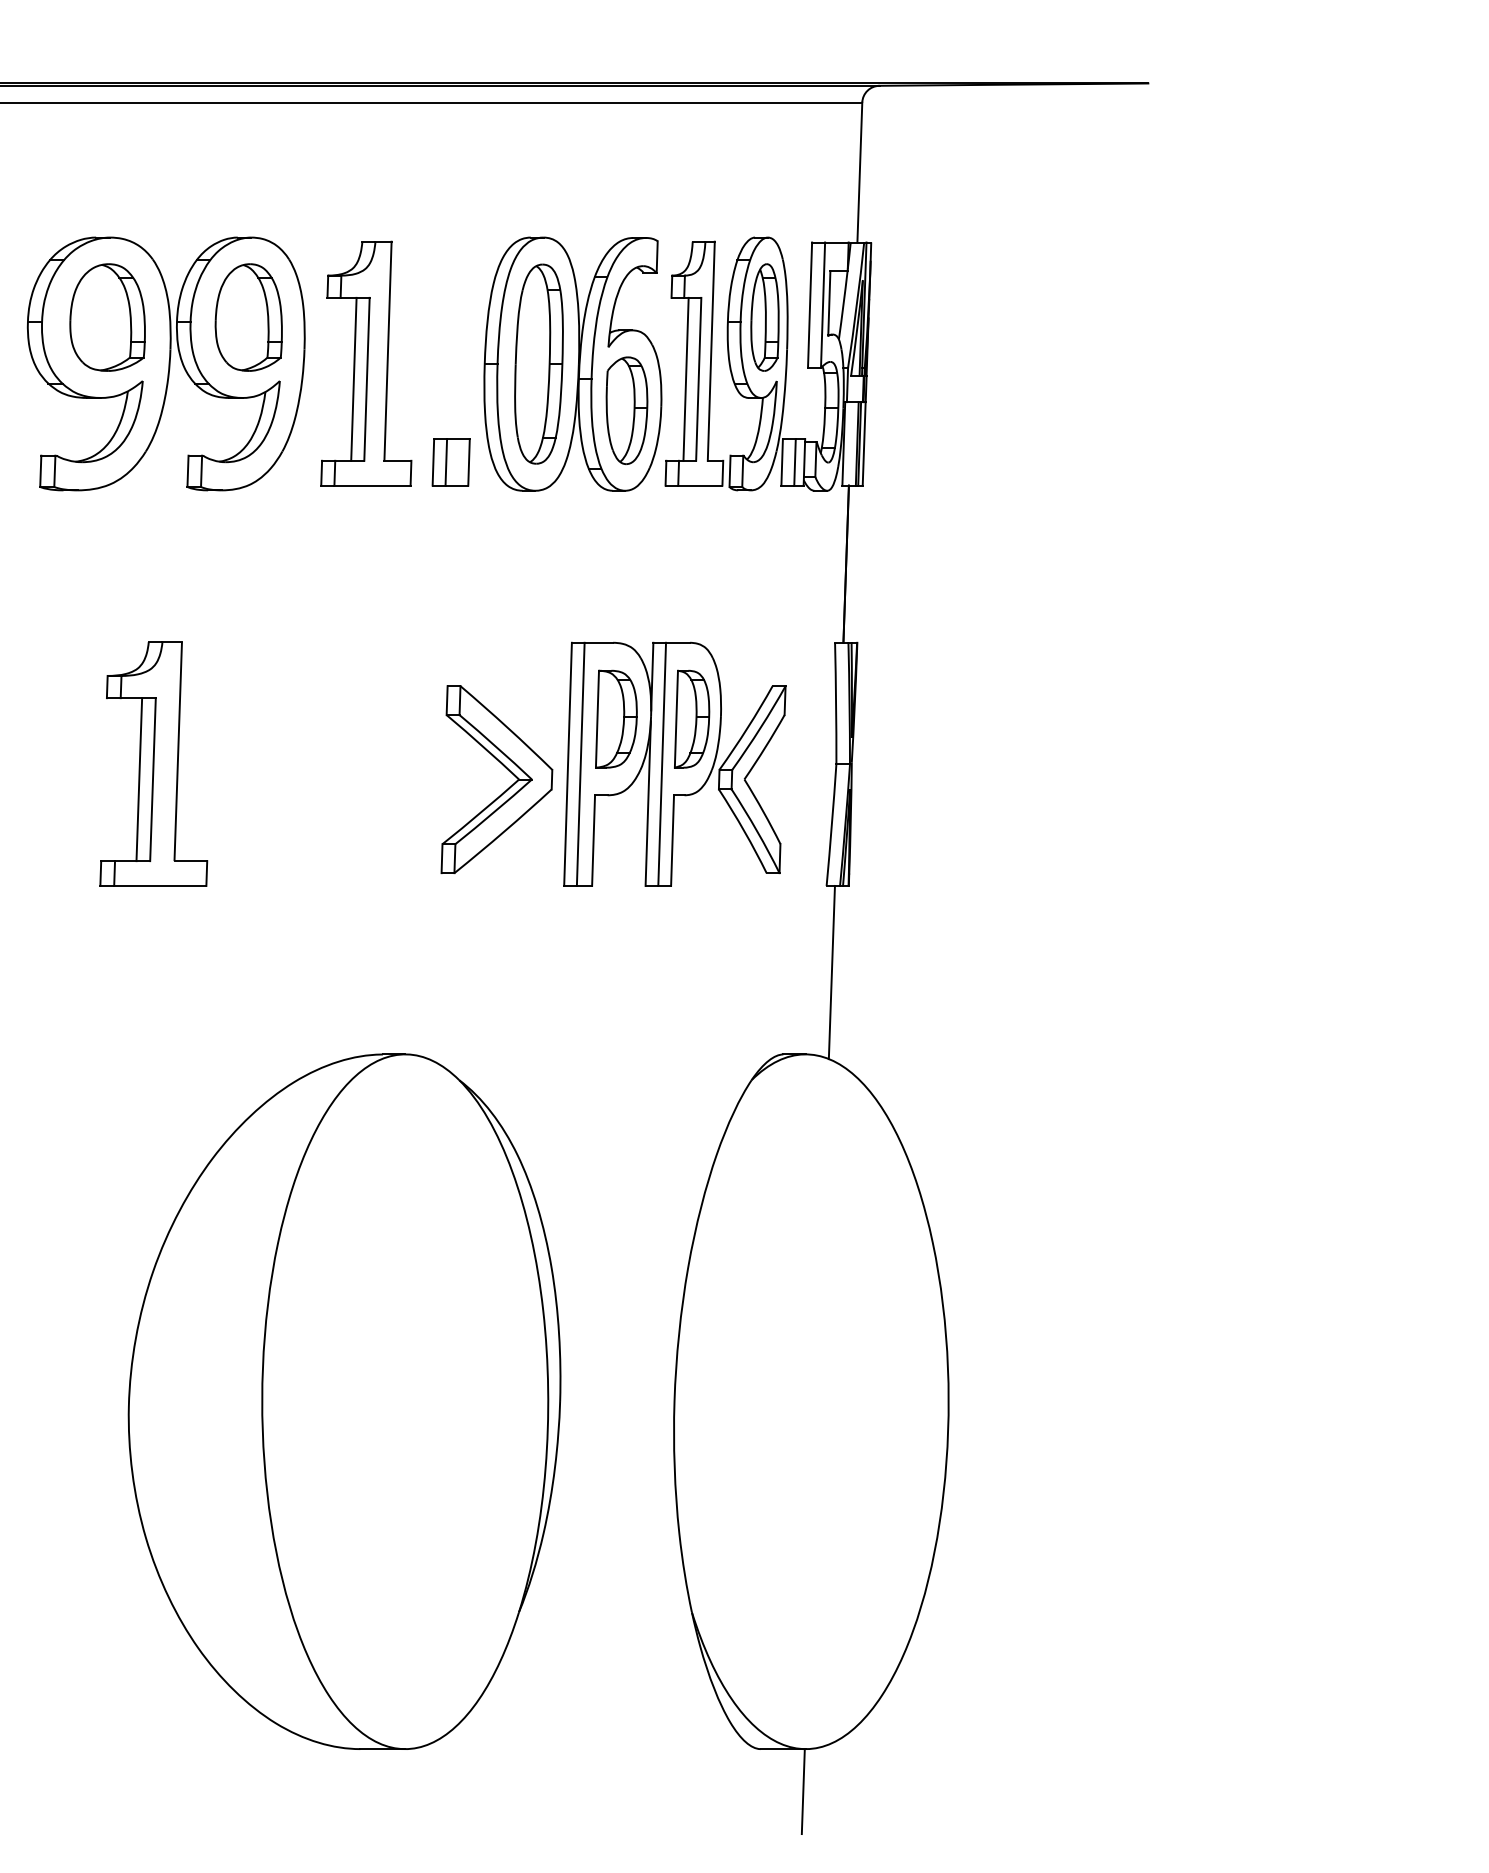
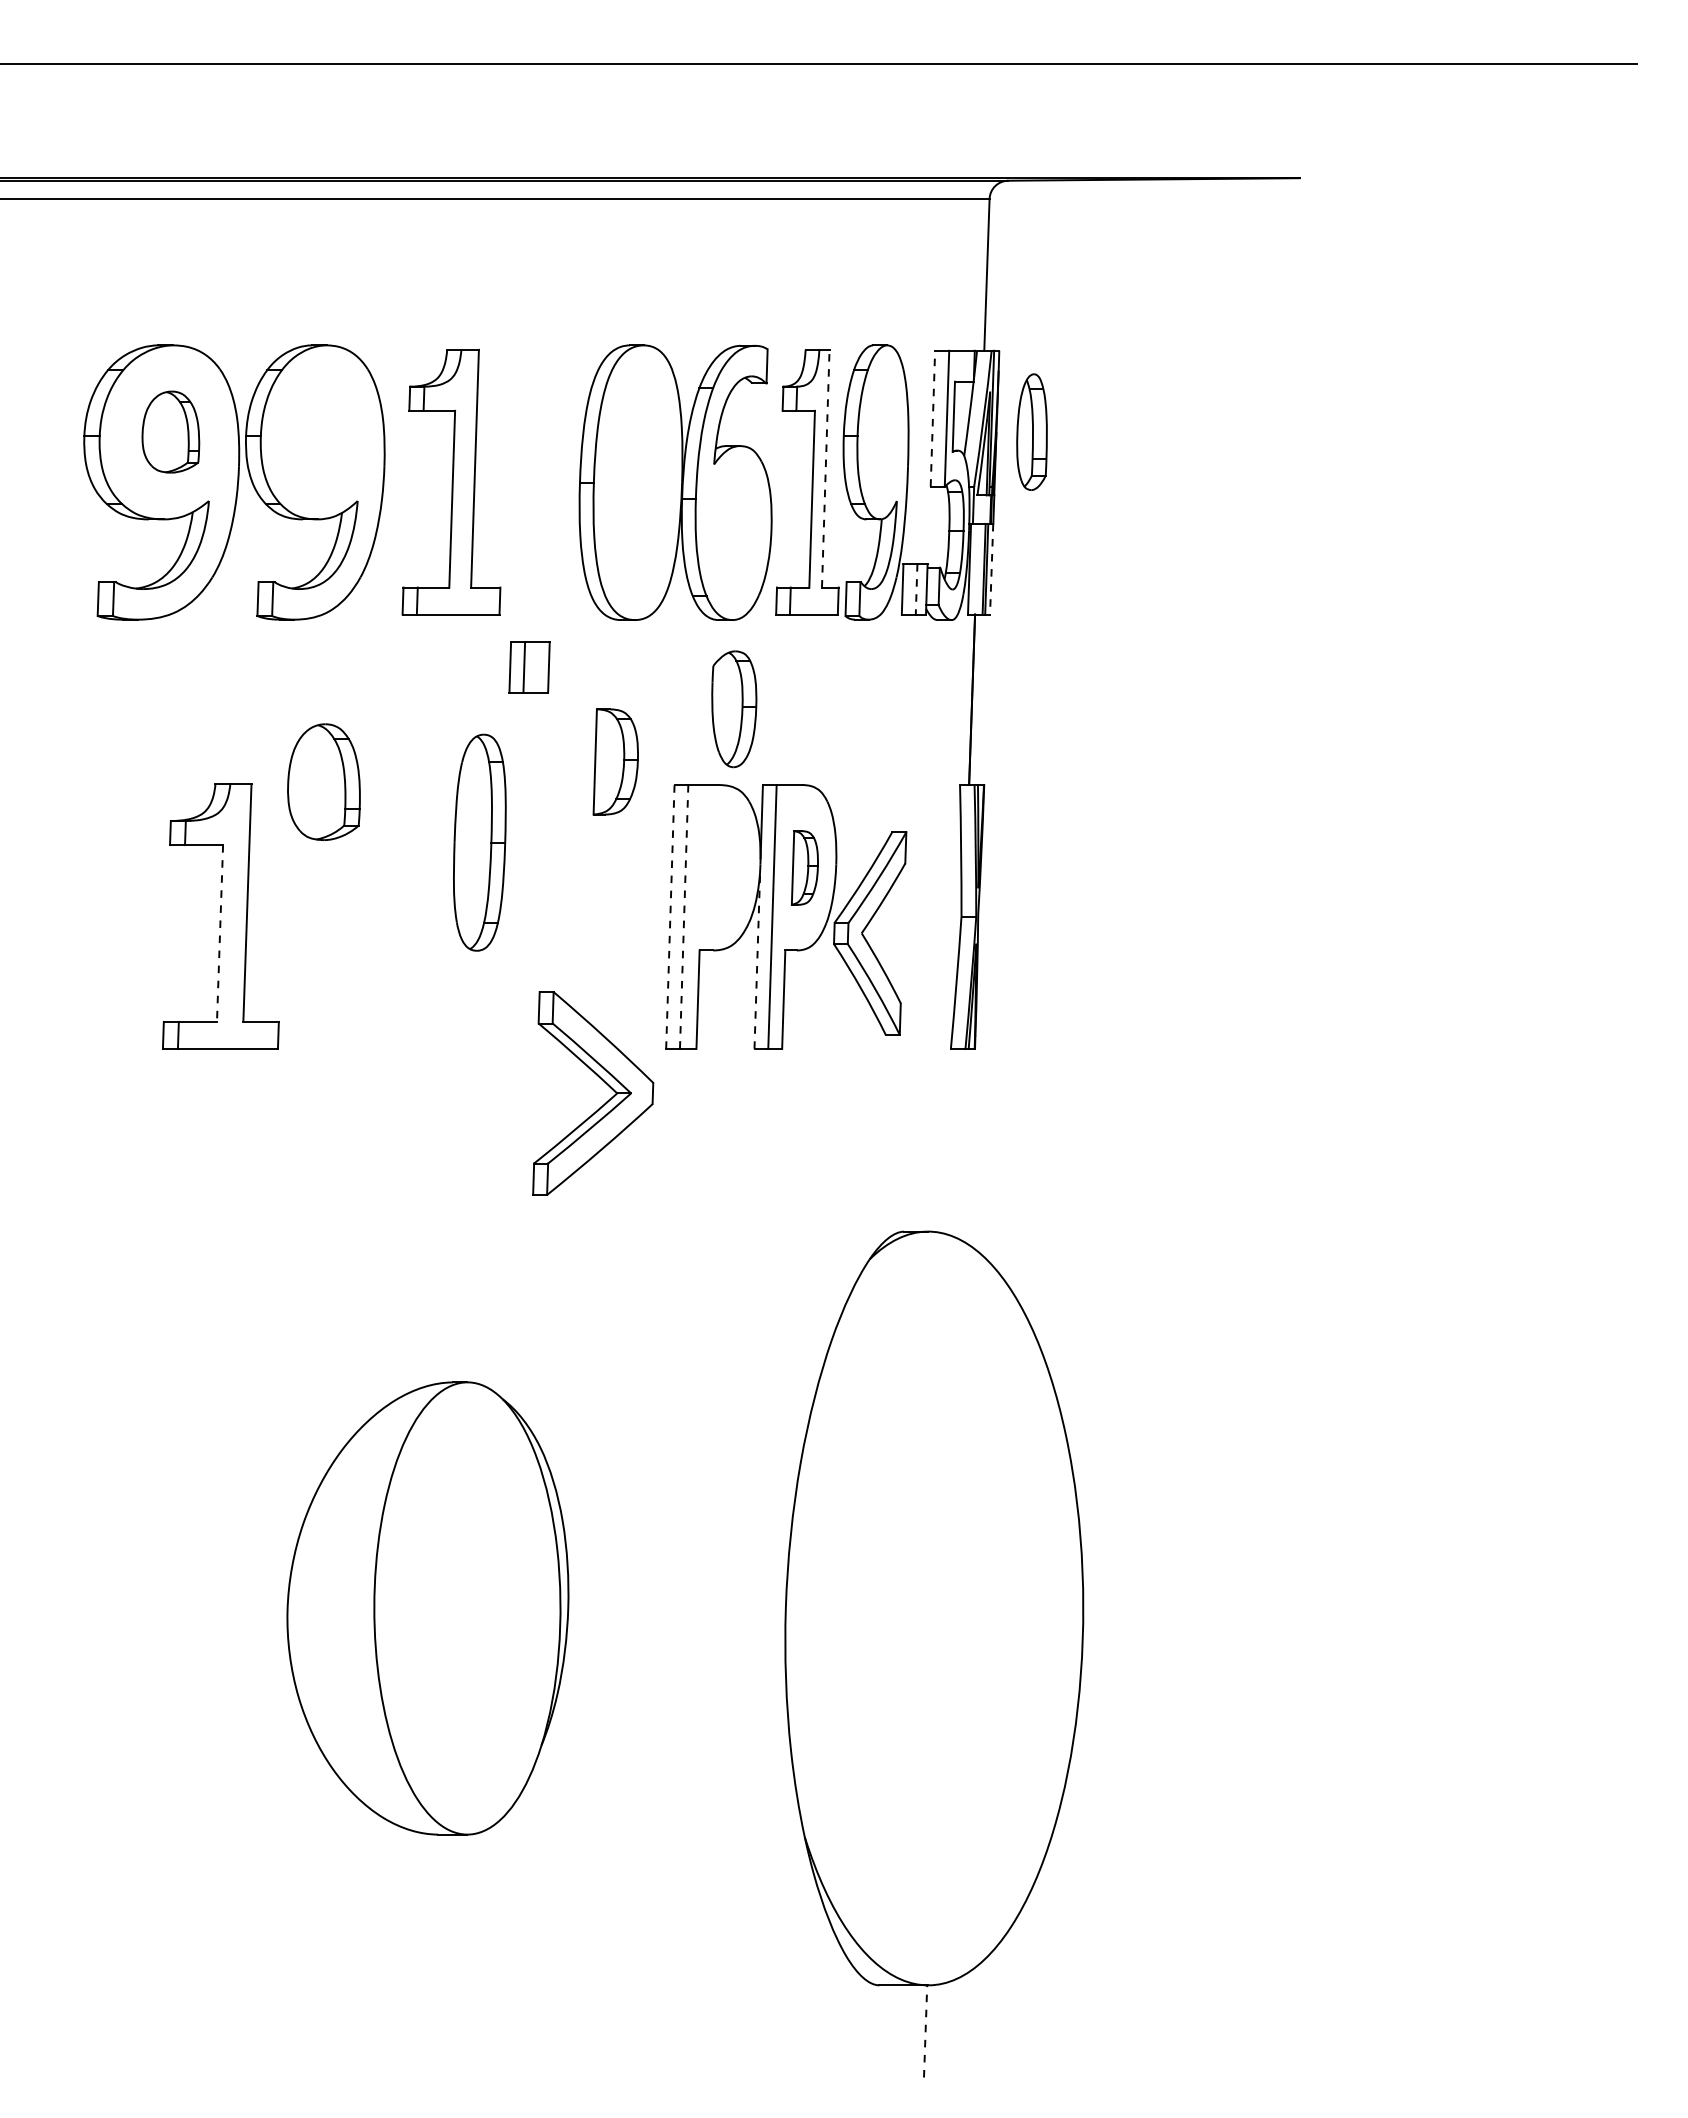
line: (809, 304) -> (932, 418), solid -> dashed
part: (107, 316) -> (170, 431), size x0.7
part: (248, 316) -> (323, 781), moved
part: (764, 316) -> (1031, 431), moved
line: (711, 351) -> (825, 468), solid -> dashed
part: (538, 363) -> (479, 842), moved
line: (353, 378) -> (437, 498), removed
line: (686, 378) -> (798, 498), removed
part: (627, 410) -> (734, 709), moved
line: (864, 444) -> (991, 569), solid -> dashed
part: (451, 462) -> (529, 667), moved
line: (794, 462) -> (916, 589), solid -> dashed
part: (616, 718) -> (615, 761), moved
part: (691, 718) -> (804, 867), size x0.7
line: (568, 763) -> (670, 916), solid -> dashed
line: (581, 763) -> (684, 916), solid -> dashed
line: (139, 779) -> (205, 933), removed
line: (153, 780) -> (220, 934), solid -> dashed
part: (503, 791) -> (600, 1106), moved
line: (648, 803) -> (757, 959), solid -> dashed
line: (831, 972) -> (956, 1142), removed
part: (344, 1401) -> (427, 1608), size x0.6
line: (803, 1790) -> (925, 2030), solid -> dashed

